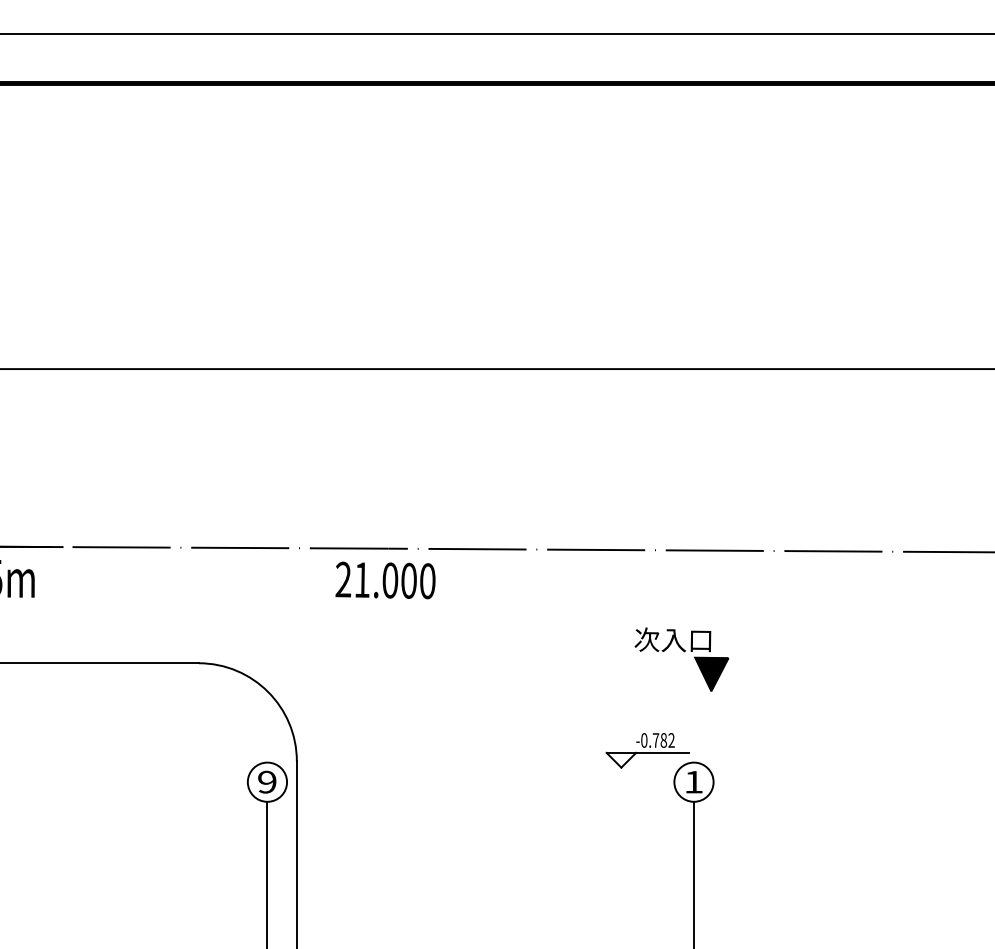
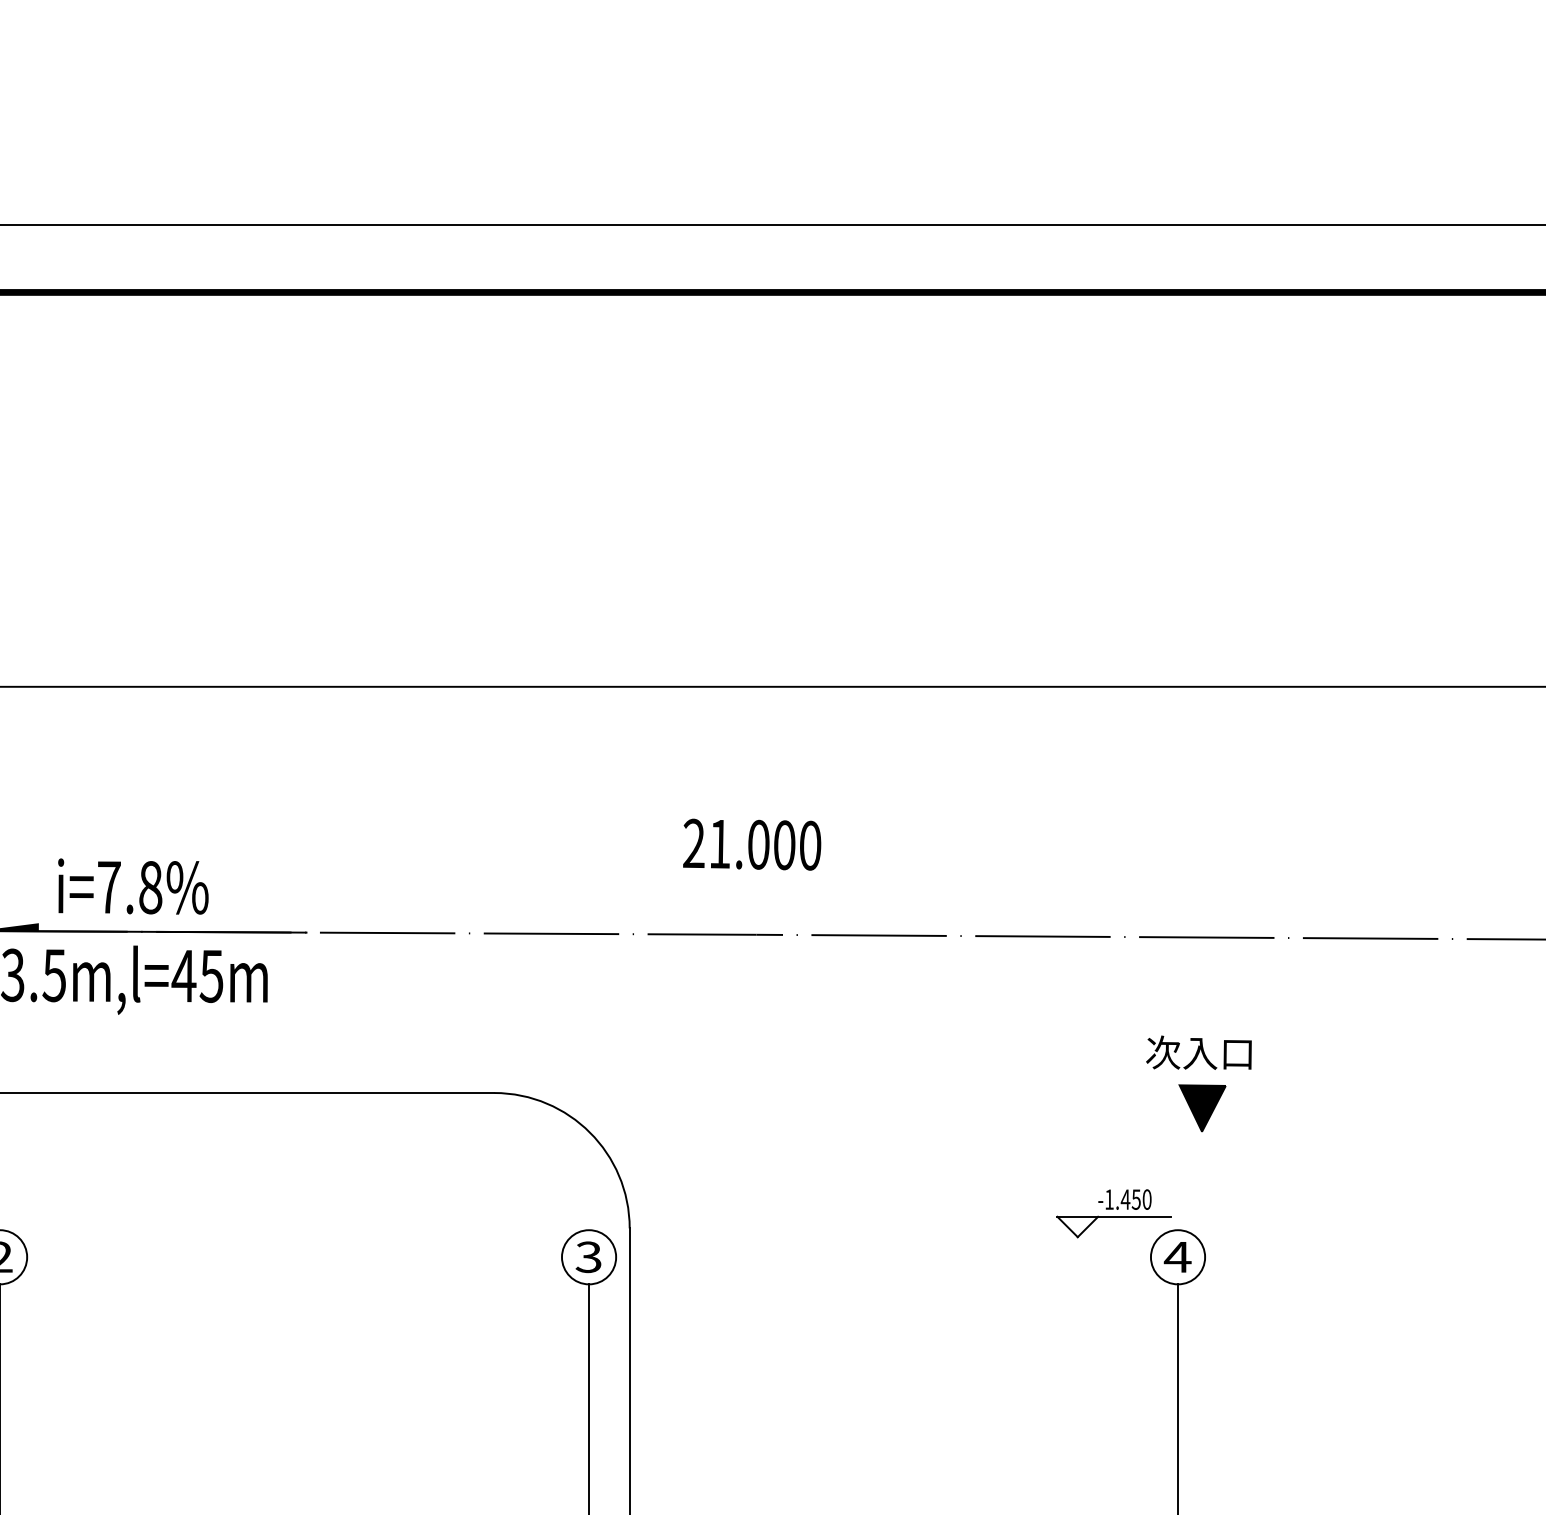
text: (385, 580) -> (752, 844), moved
text: (672, 639) -> (1198, 1052), moved
text: (658, 740) -> (1128, 1199), -0.782 -> -1.450
text: (267, 781) -> (588, 1256), 9 -> 3
text: (693, 782) -> (1177, 1257), 1 -> 4

